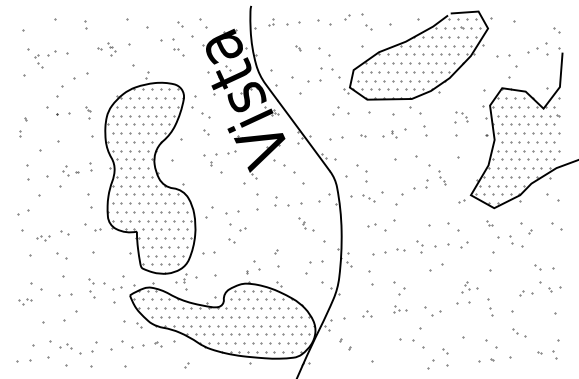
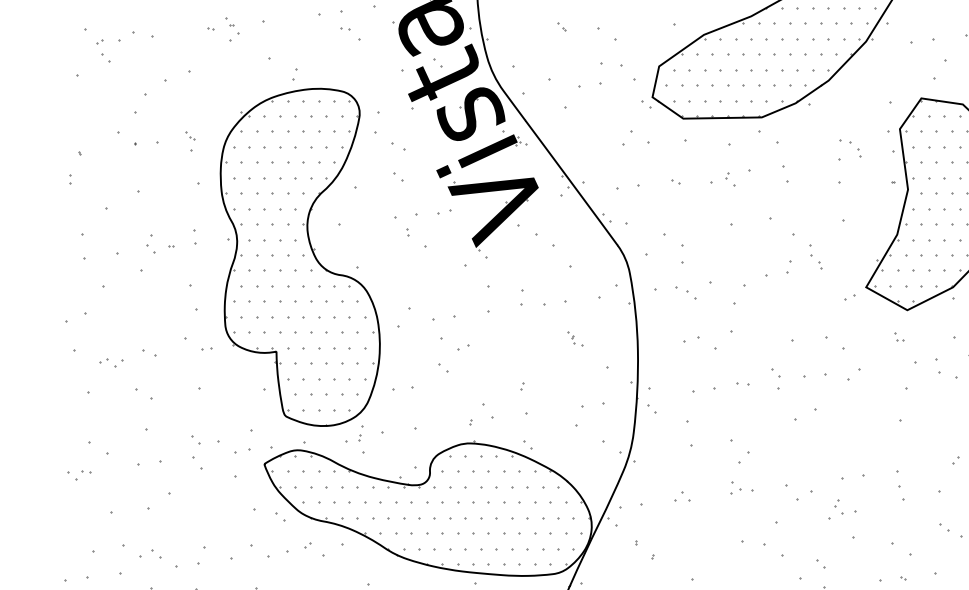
part: (306, 224) -> (575, 338), size x0.6
part: (469, 287) -> (842, 510), moved
part: (158, 344) -> (314, 550), size x1.6

